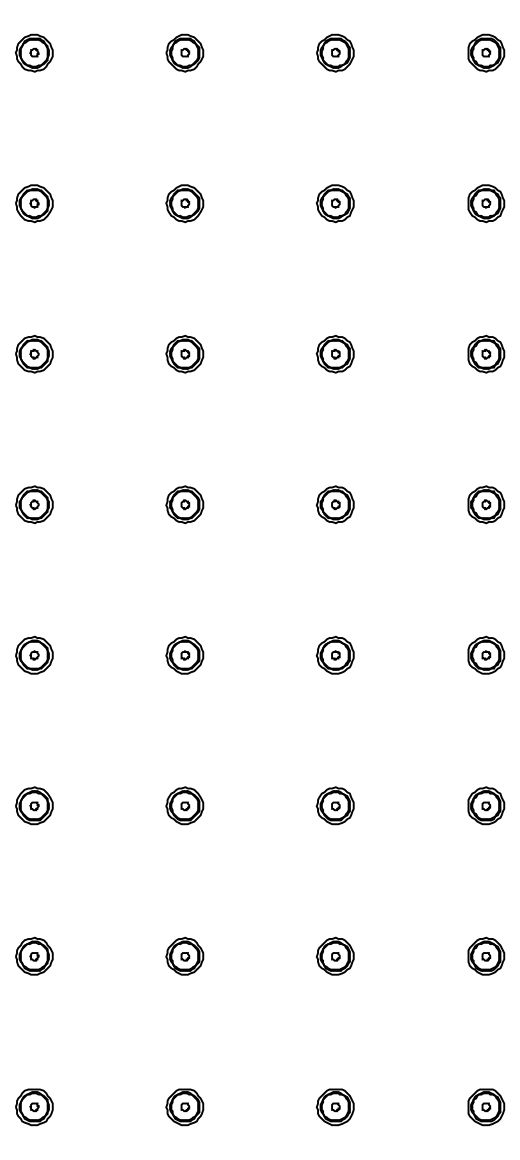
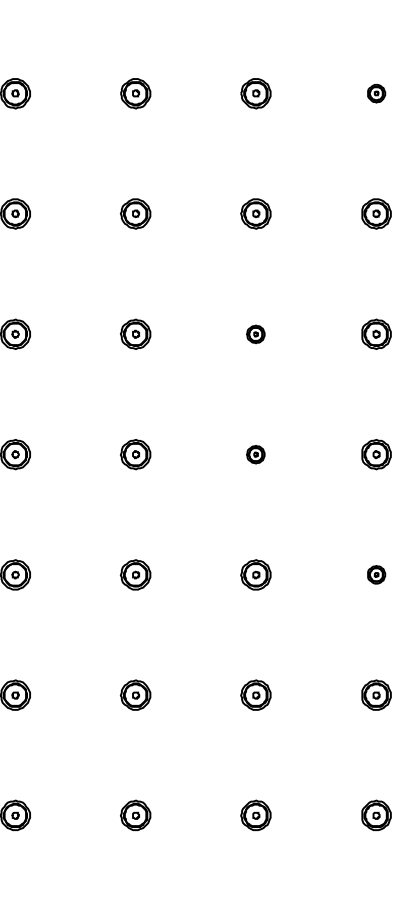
part: (486, 52) -> (376, 93), size x0.6
part: (334, 354) -> (255, 334), size x0.6
part: (334, 504) -> (255, 454), size x0.6
part: (486, 654) -> (376, 574), size x0.6

